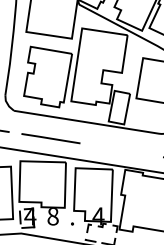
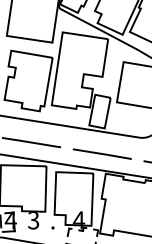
line: (121, 149) -> (102, 153), added
text: (52, 216) -> (33, 220), 8 -> 3

